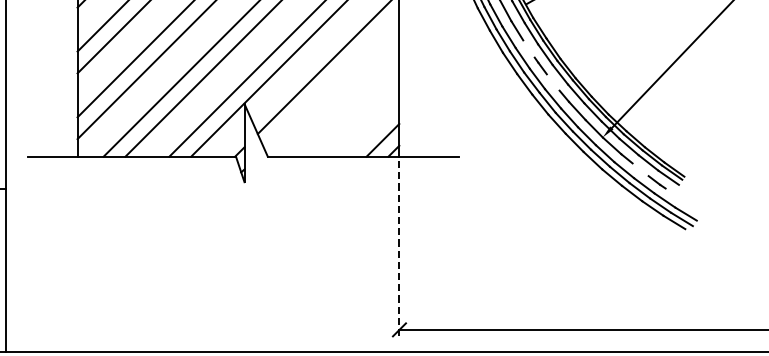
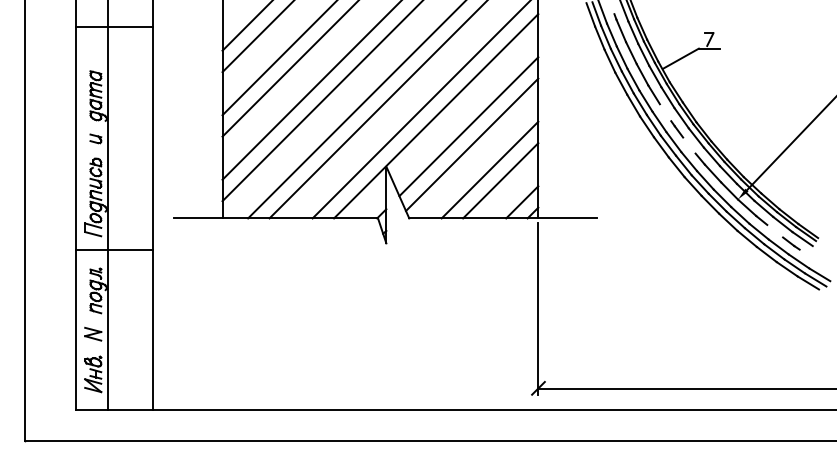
line: (332, 81) -> (472, 144), added
line: (349, 106) -> (489, 169), added
line: (360, 118) -> (500, 180), added
line: (399, 249) -> (538, 309), dashed -> solid

